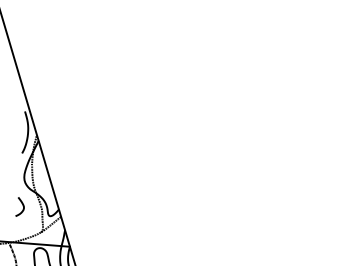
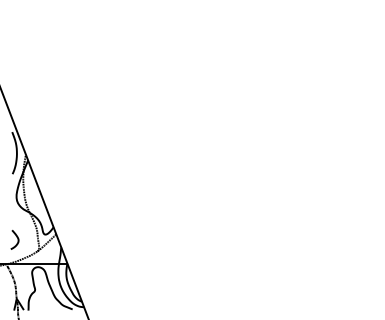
curve: (22, 204) -> (16, 237), moved

